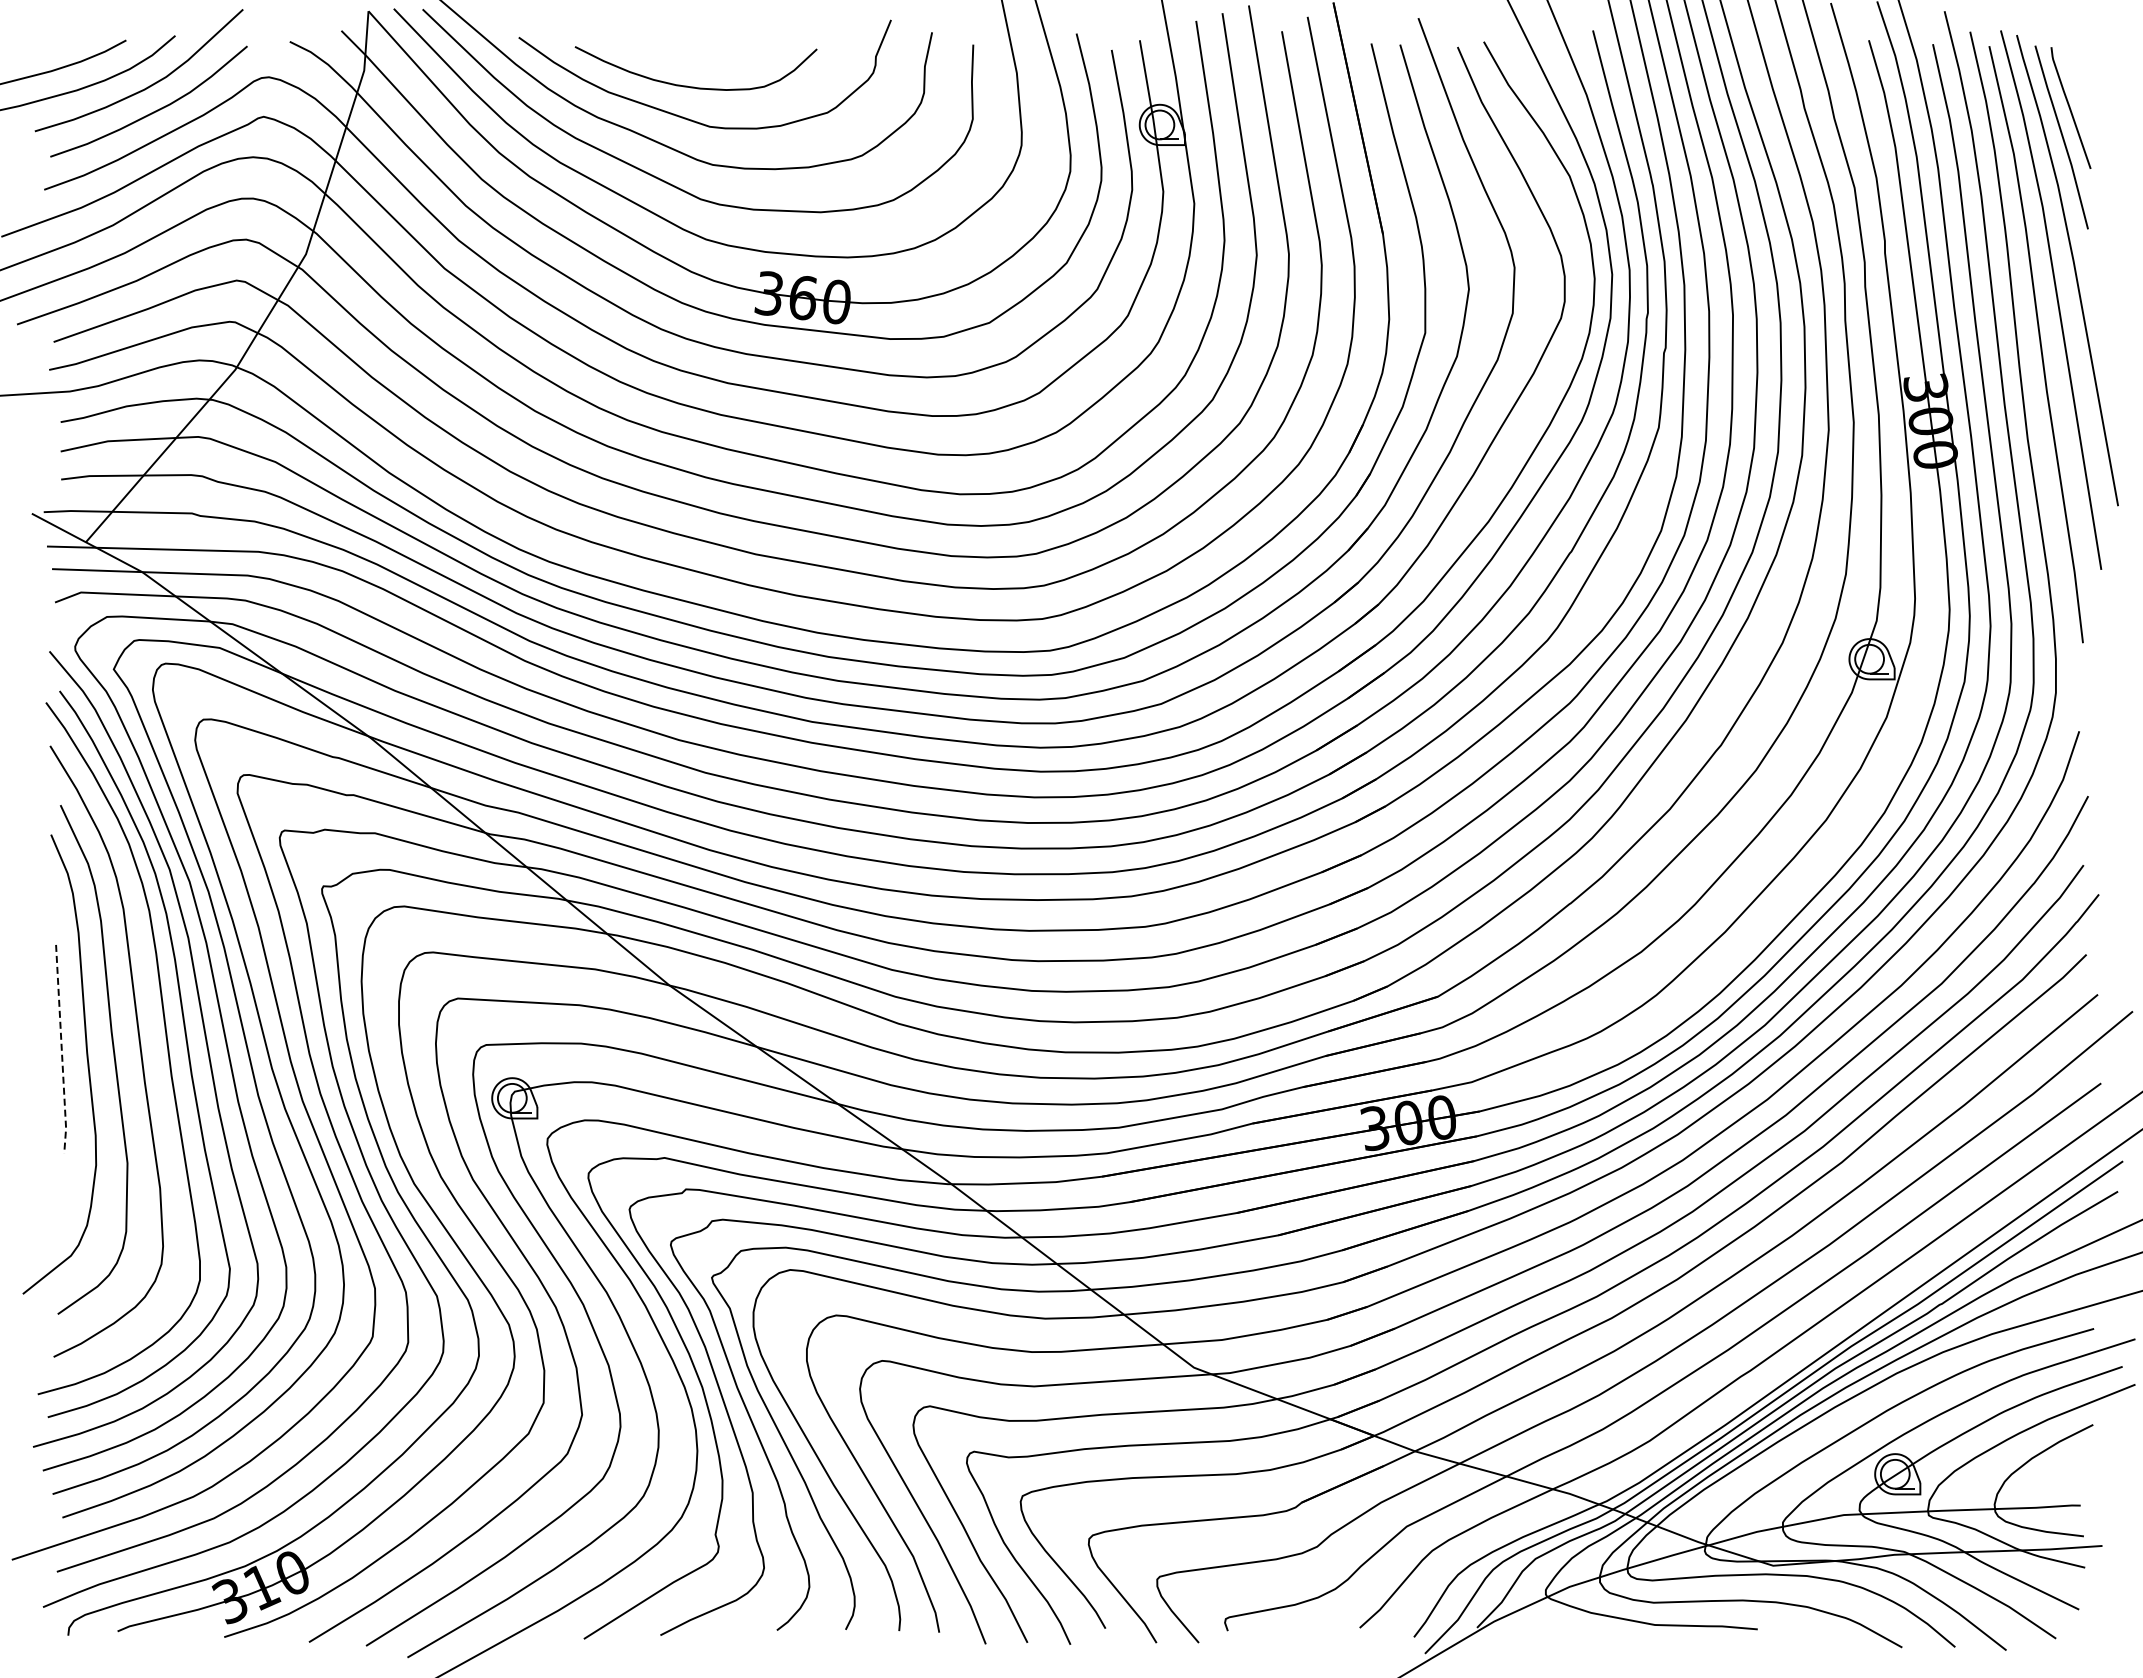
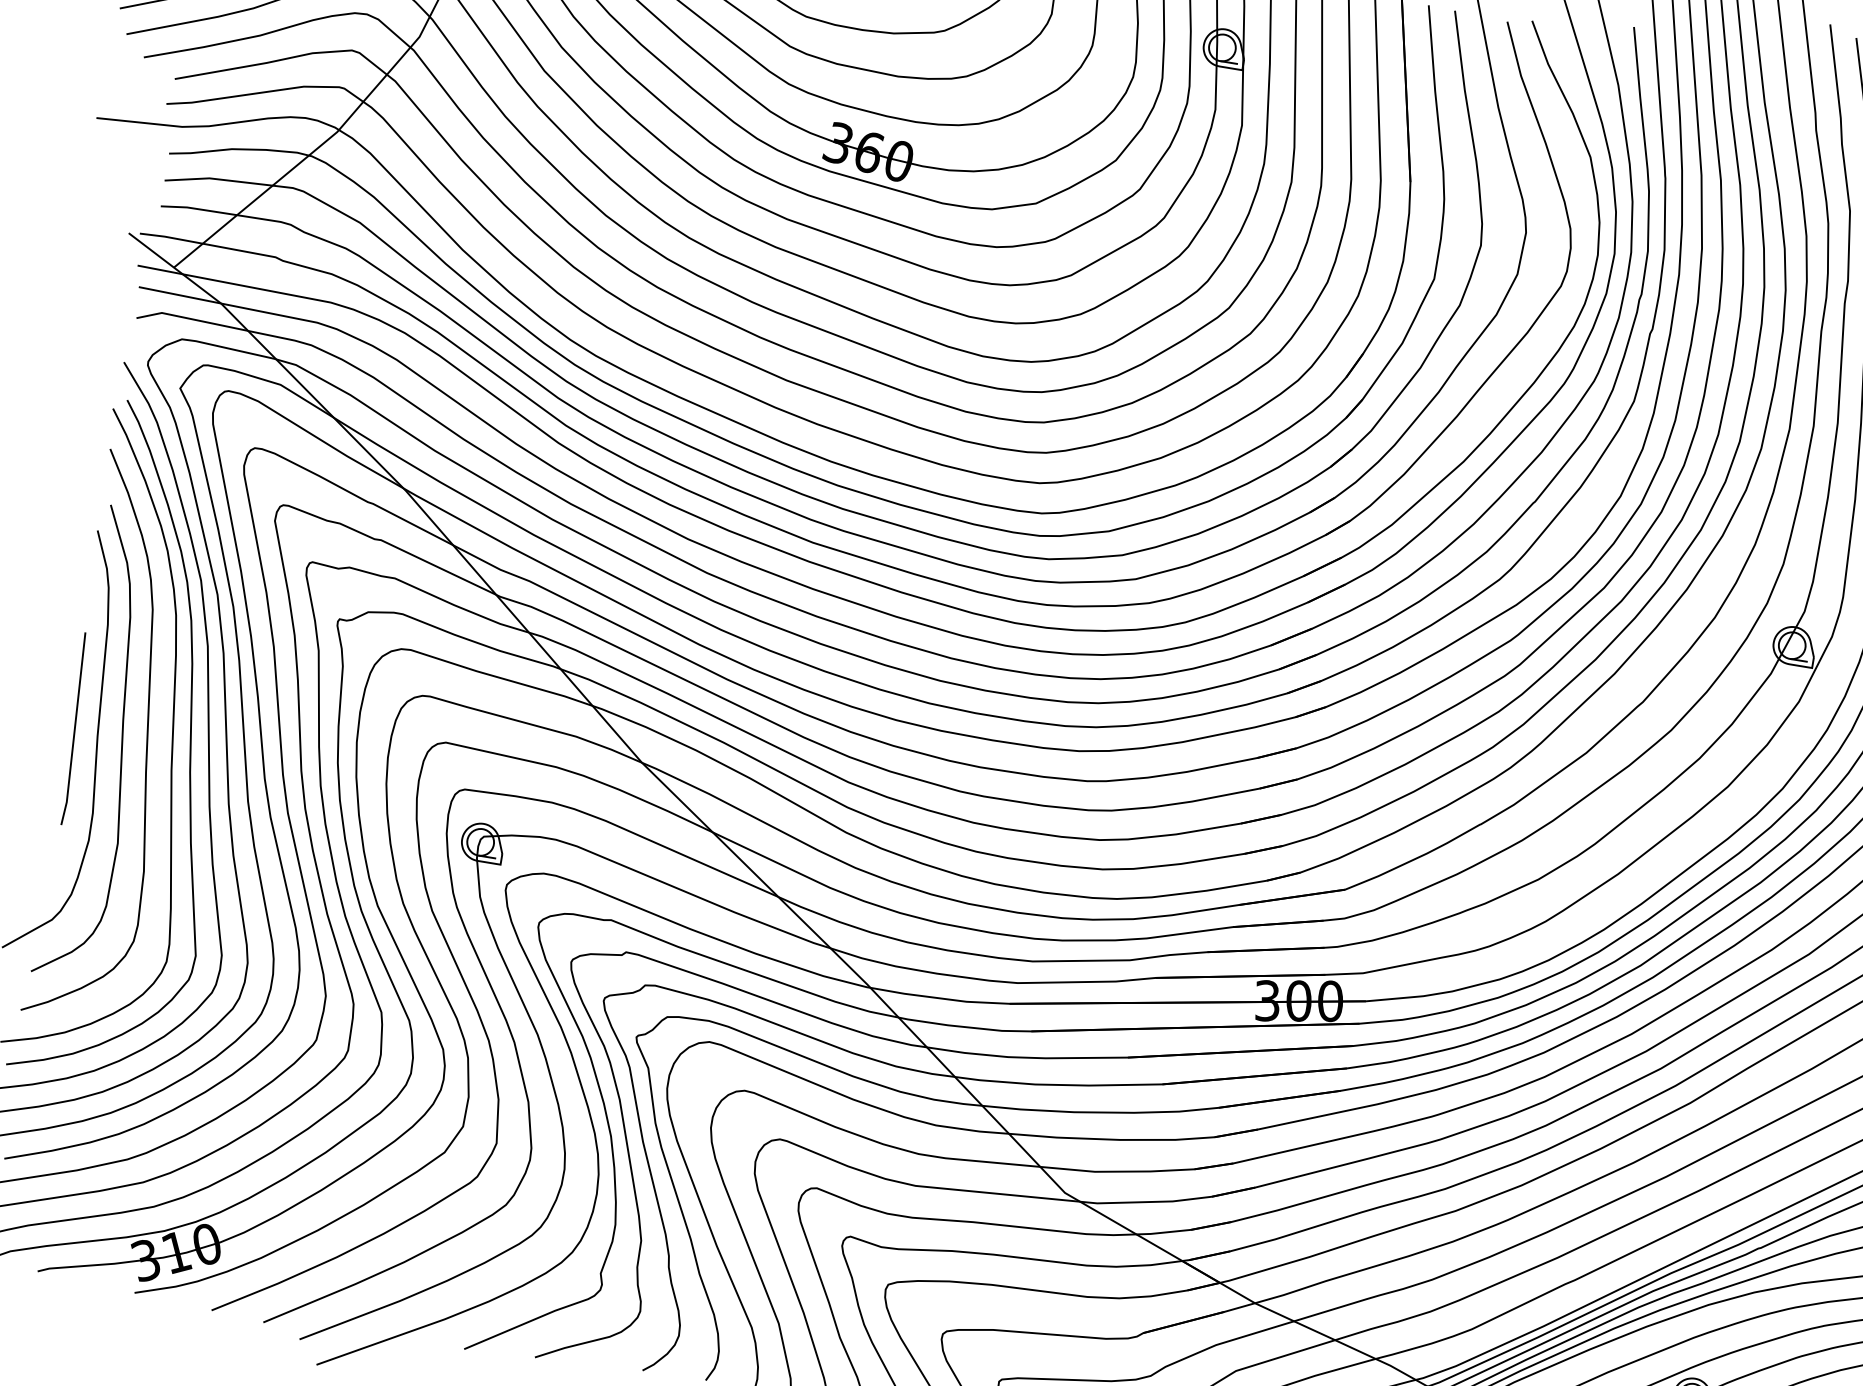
line: (61, 1050) -> (74, 730), dashed -> solid

